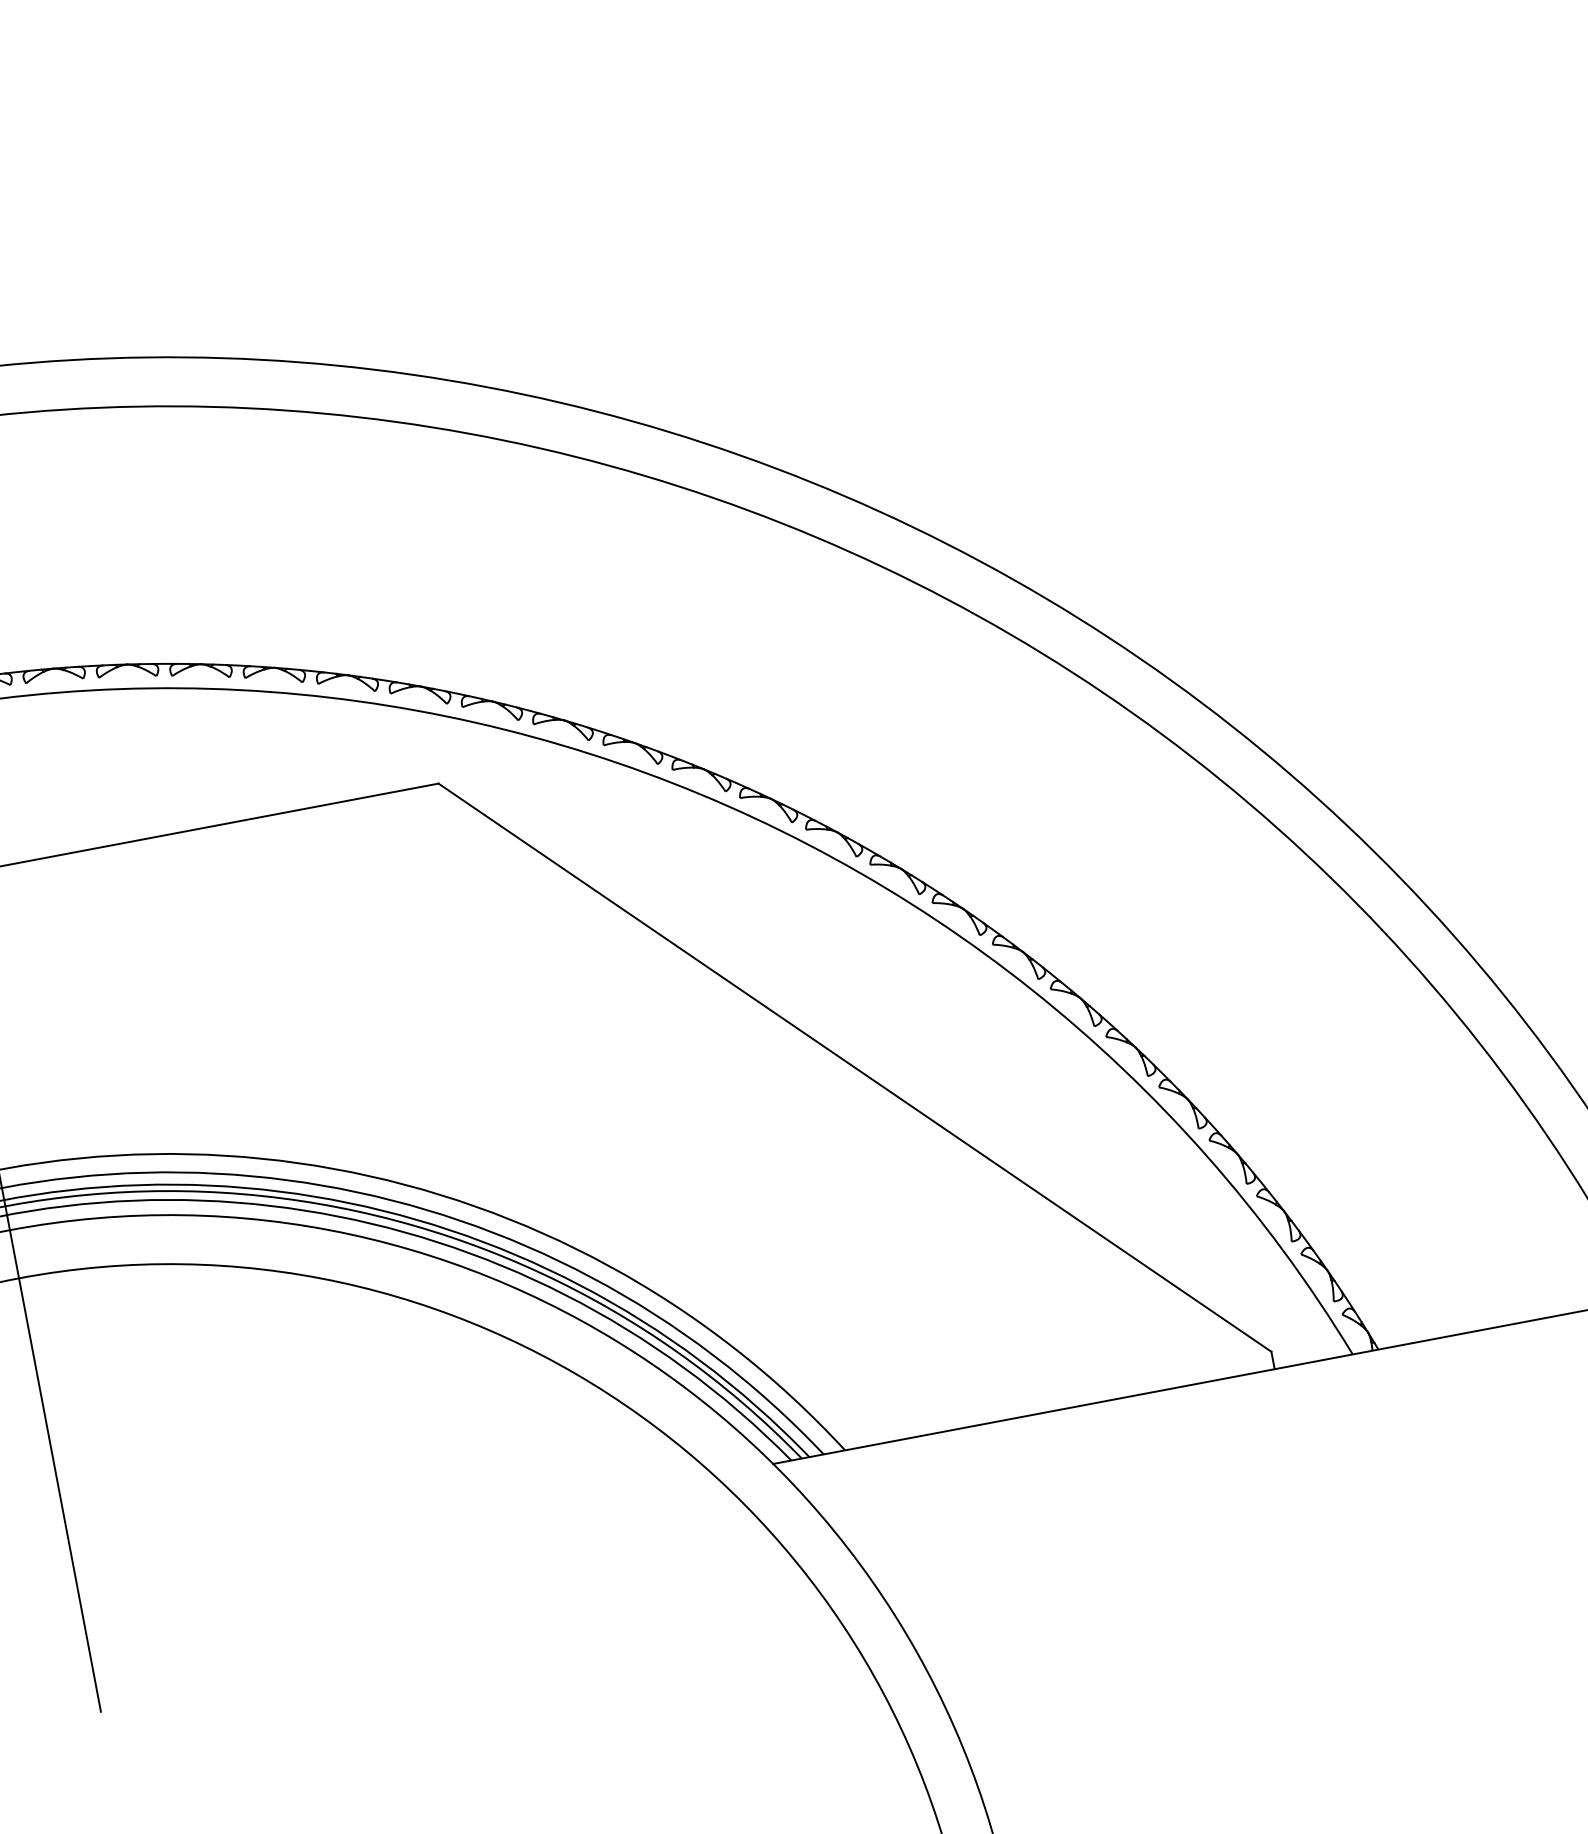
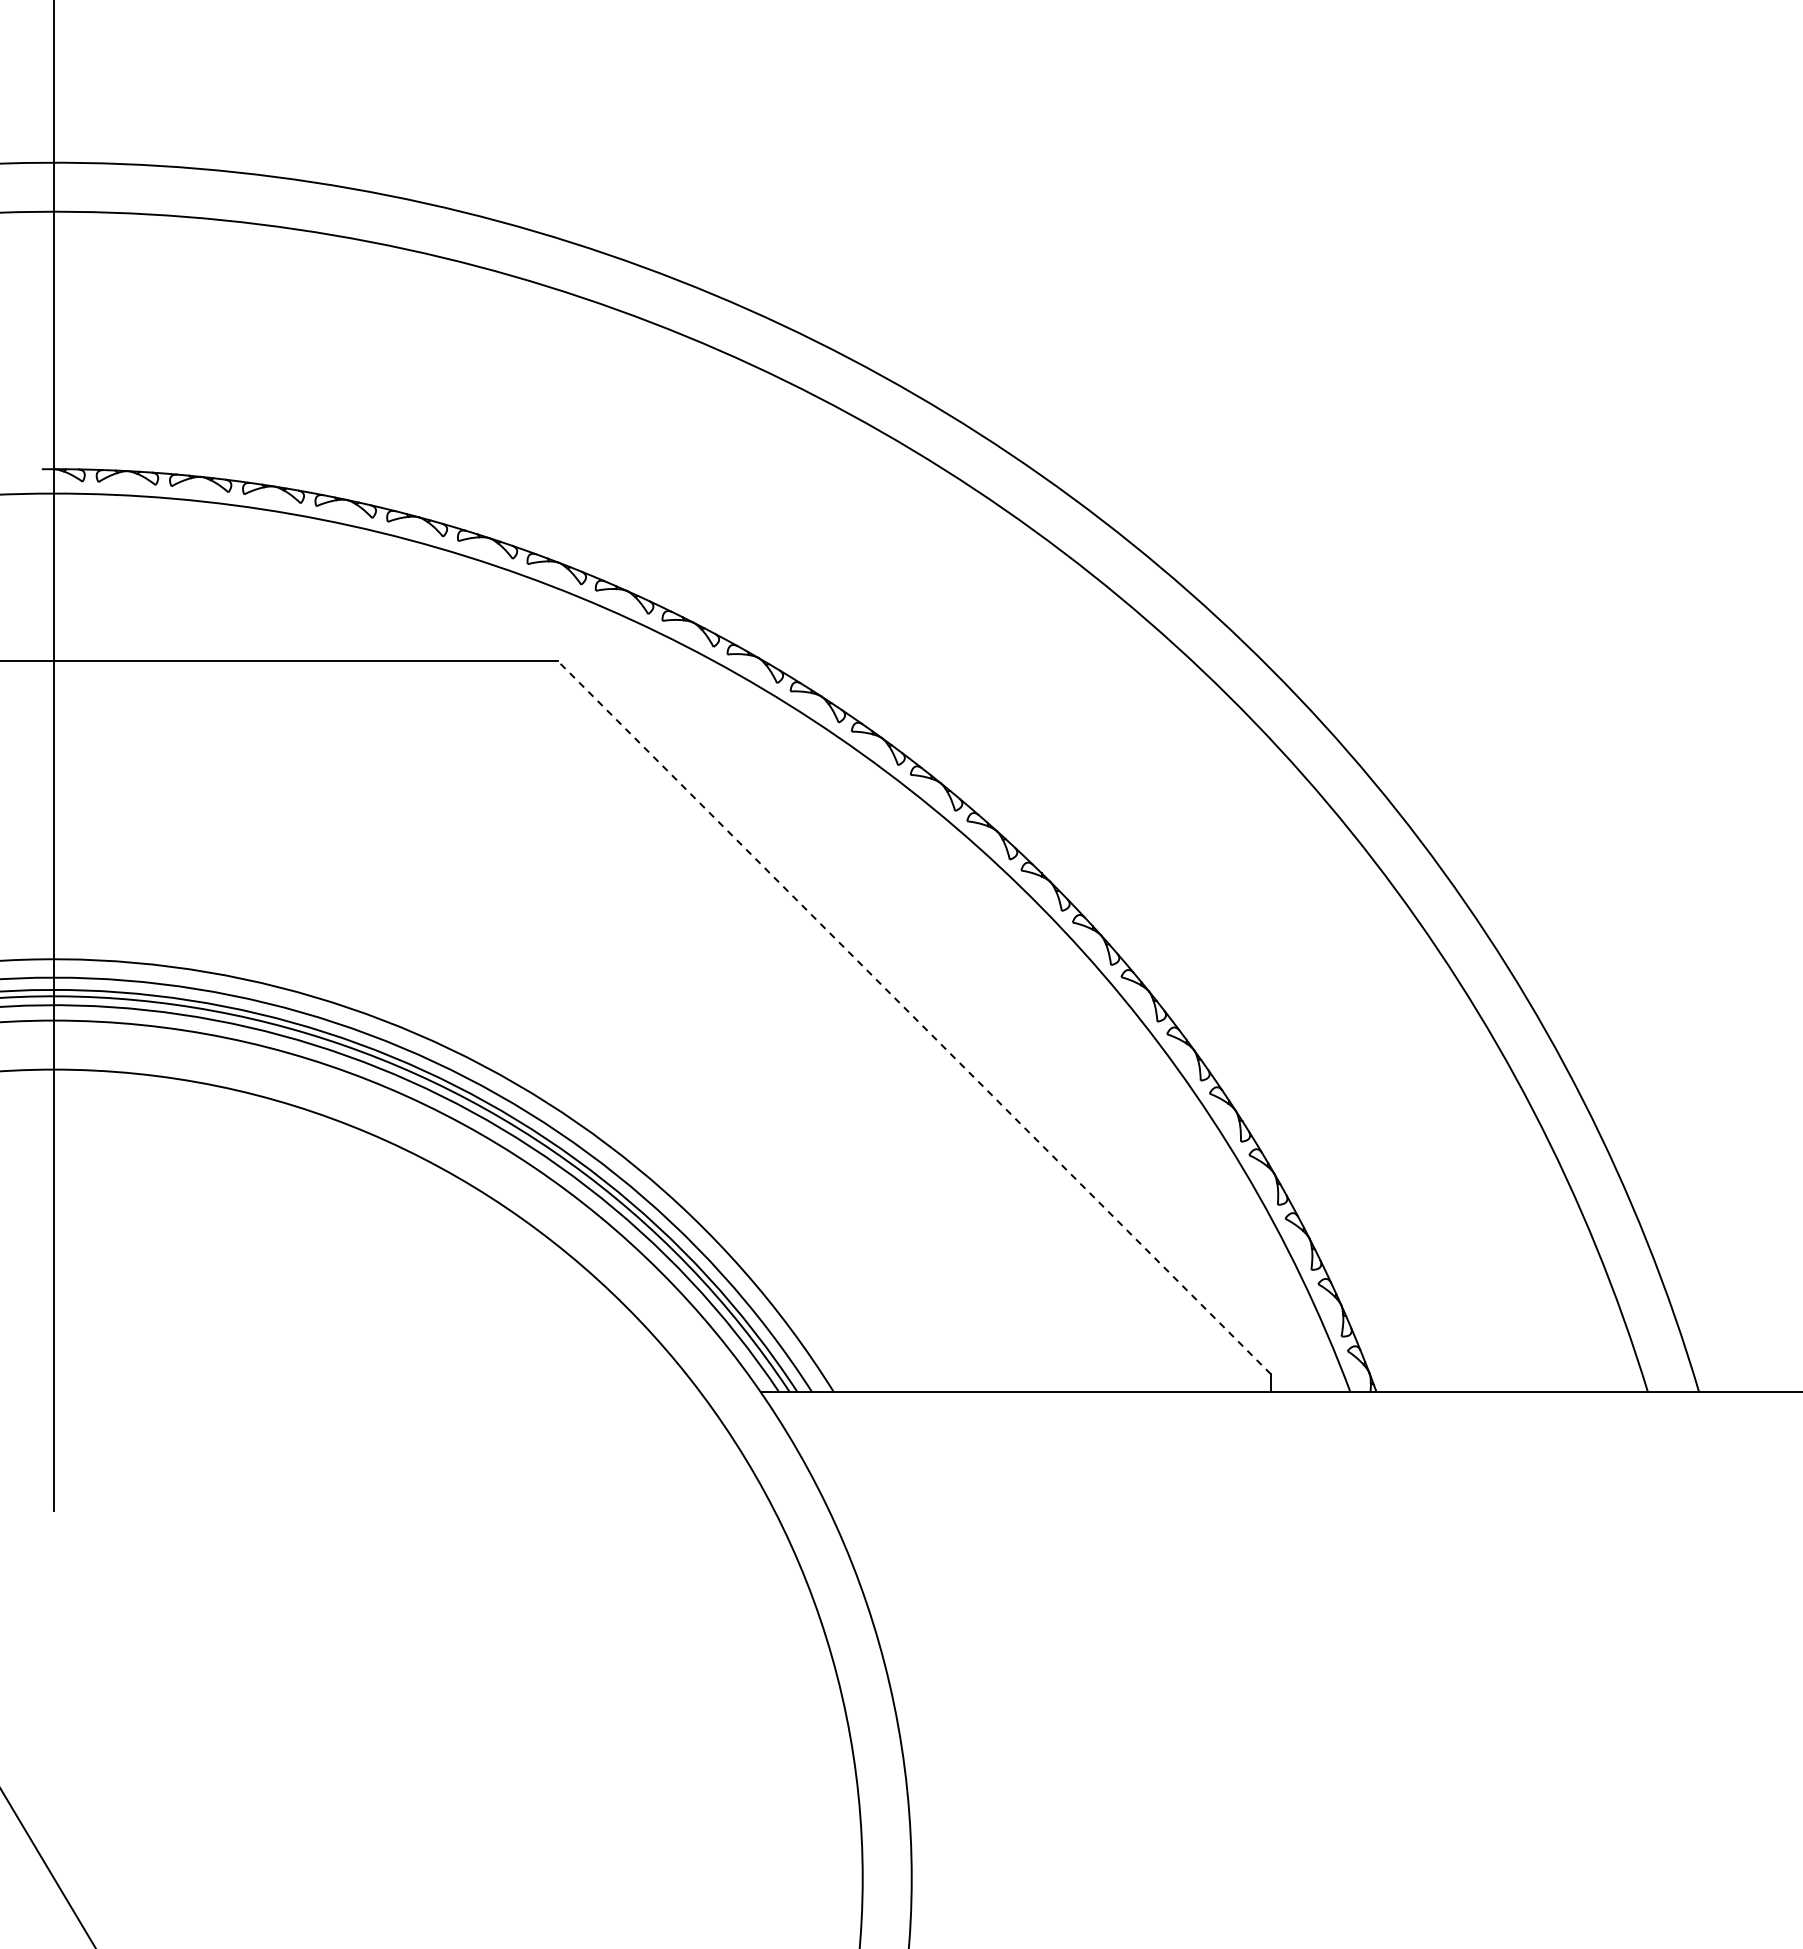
line: (854, 1067) -> (914, 1017), solid -> dashed

